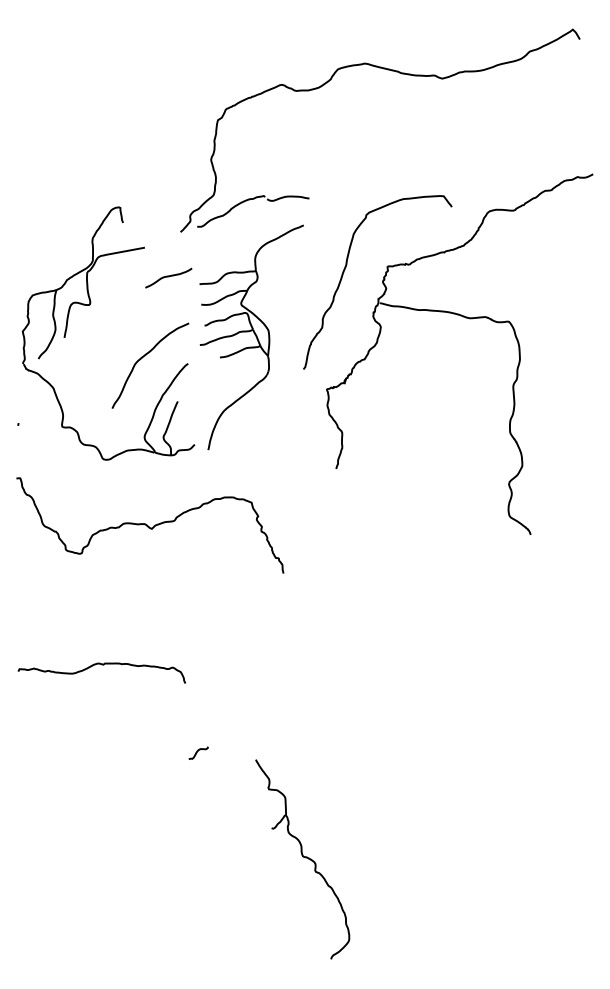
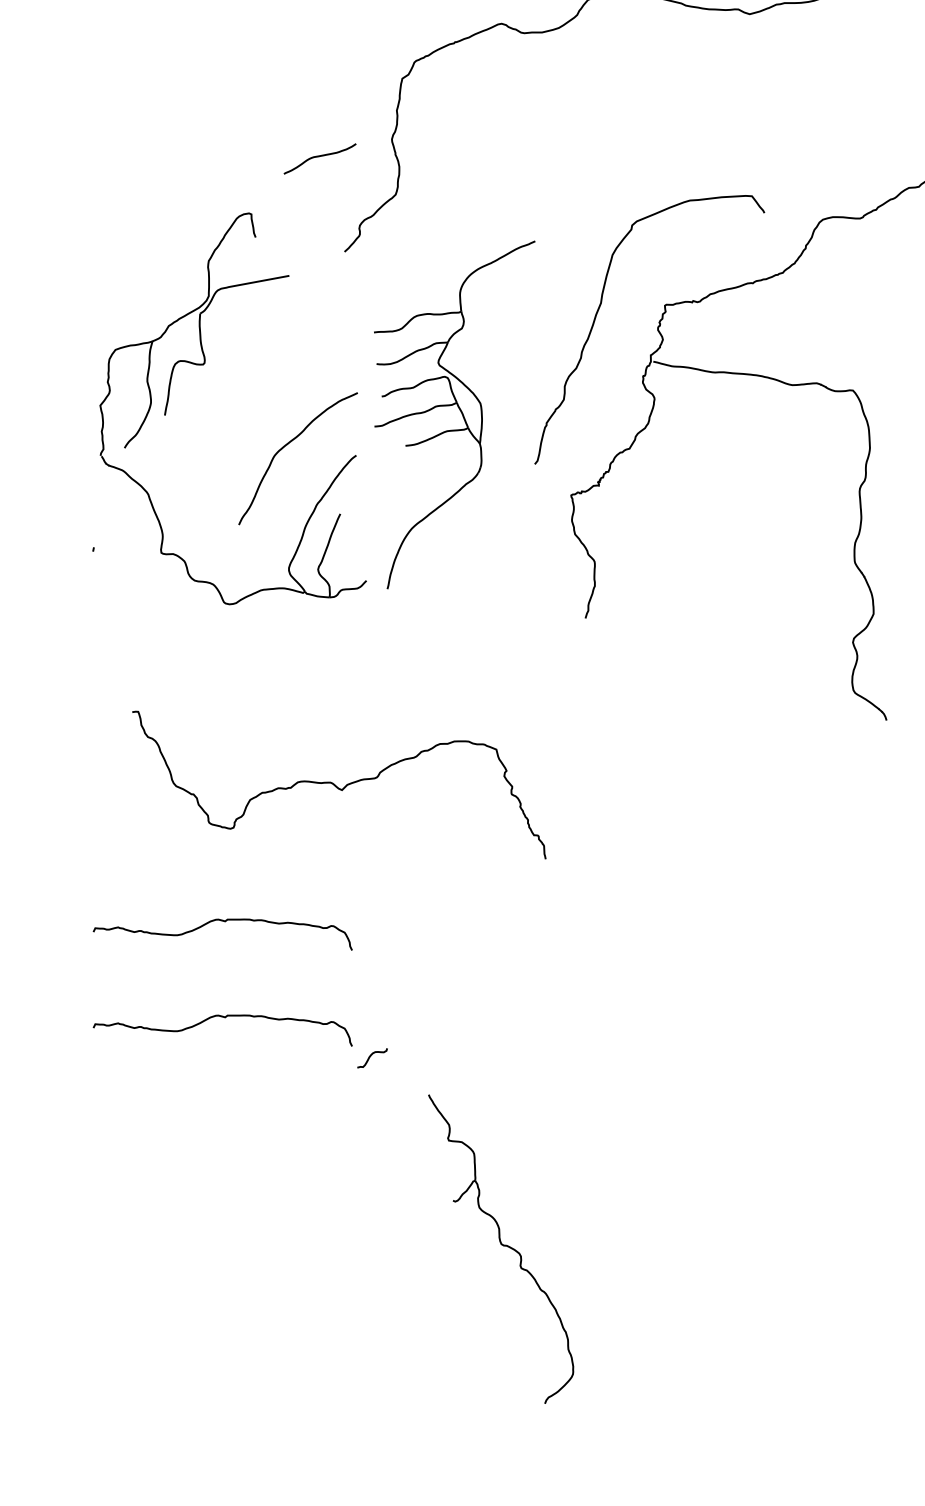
part: (250, 200) -> (452, 202), removed
curve: (168, 277) -> (319, 157), moved
curve: (149, 526) -> (338, 786), moved
curve: (101, 727) -> (222, 1018), added
part: (302, 859) -> (500, 1249), moved

